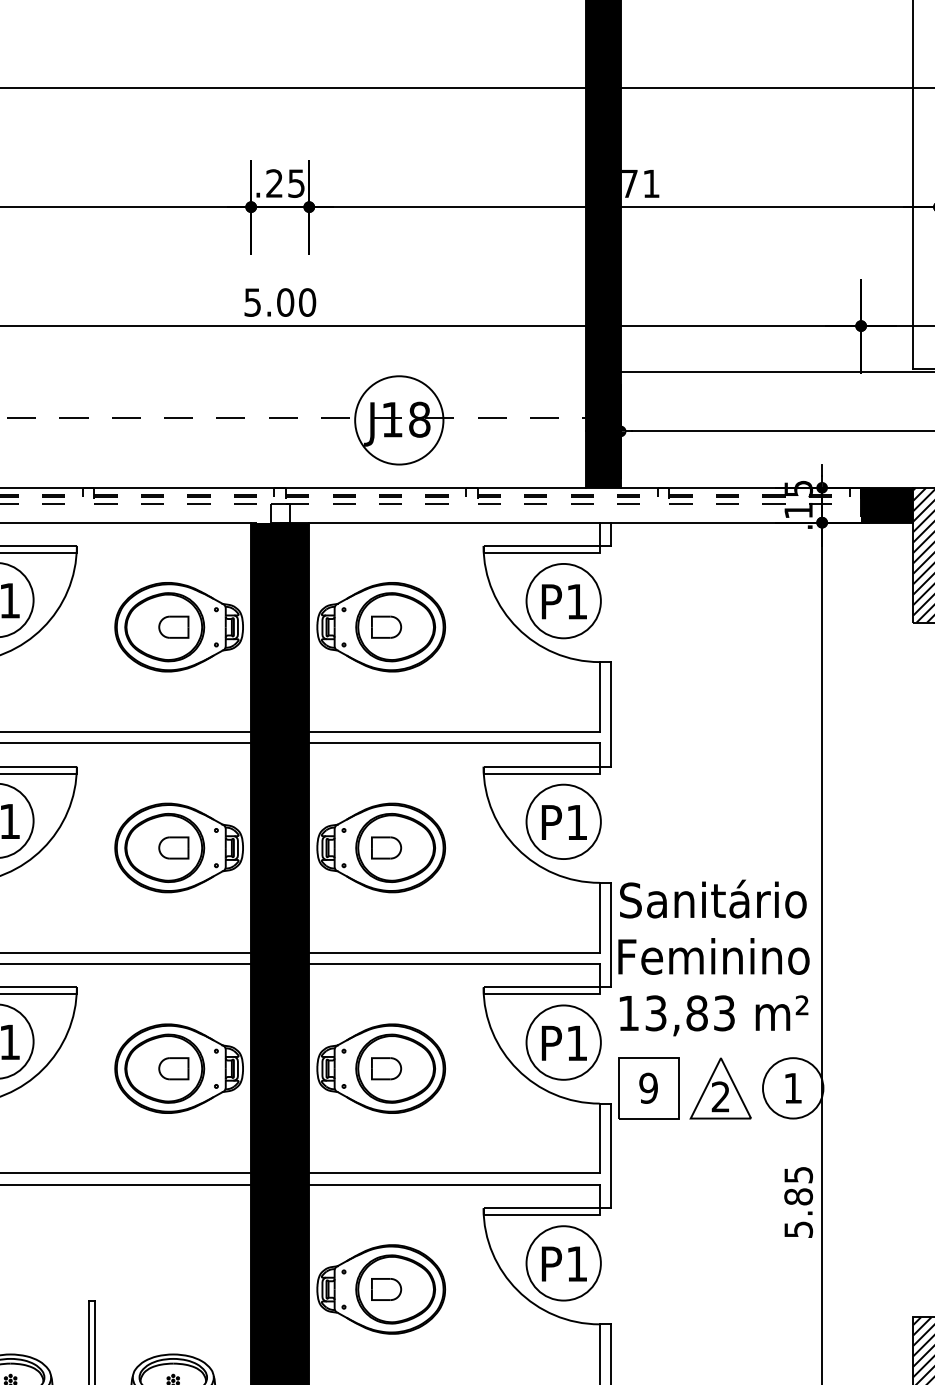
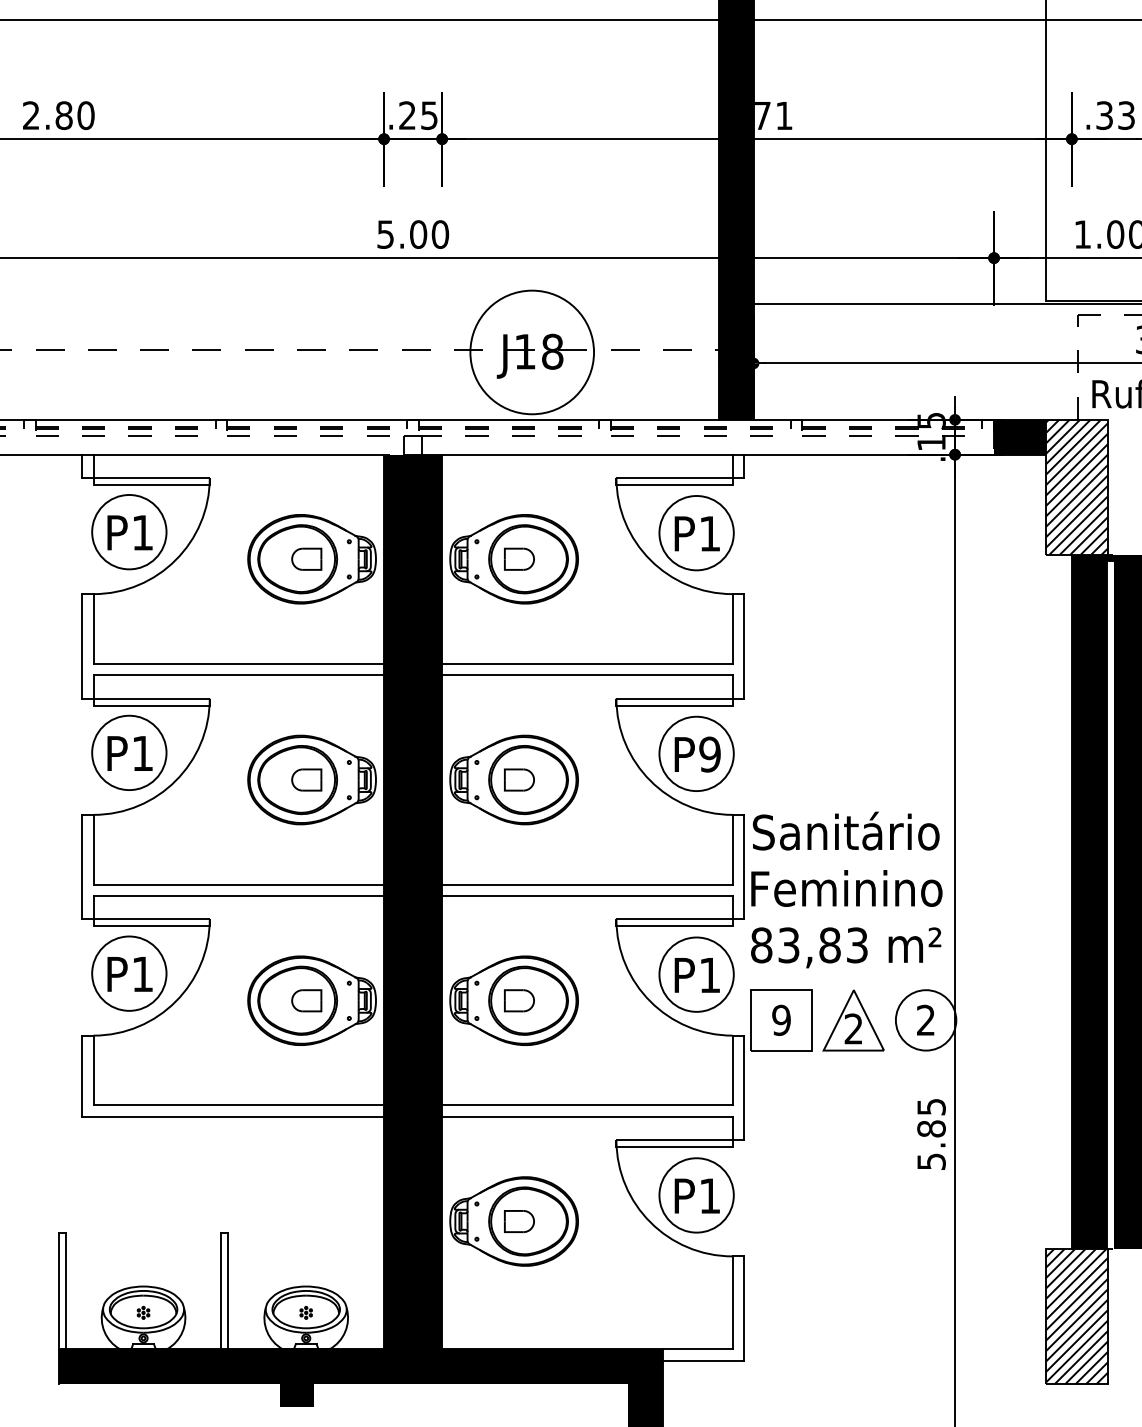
circle: (399, 420) -> (532, 352), size x1.4
text: (576, 822) -> (709, 754), P1 -> P9
text: (628, 1013) -> (761, 945), 13,83 -> 83,83
text: (792, 1087) -> (925, 1019), 1 -> 2

